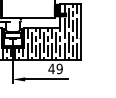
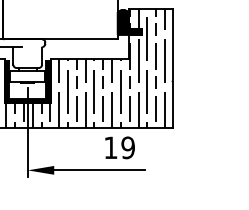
text: (51, 68) -> (110, 146), 49 -> 19

